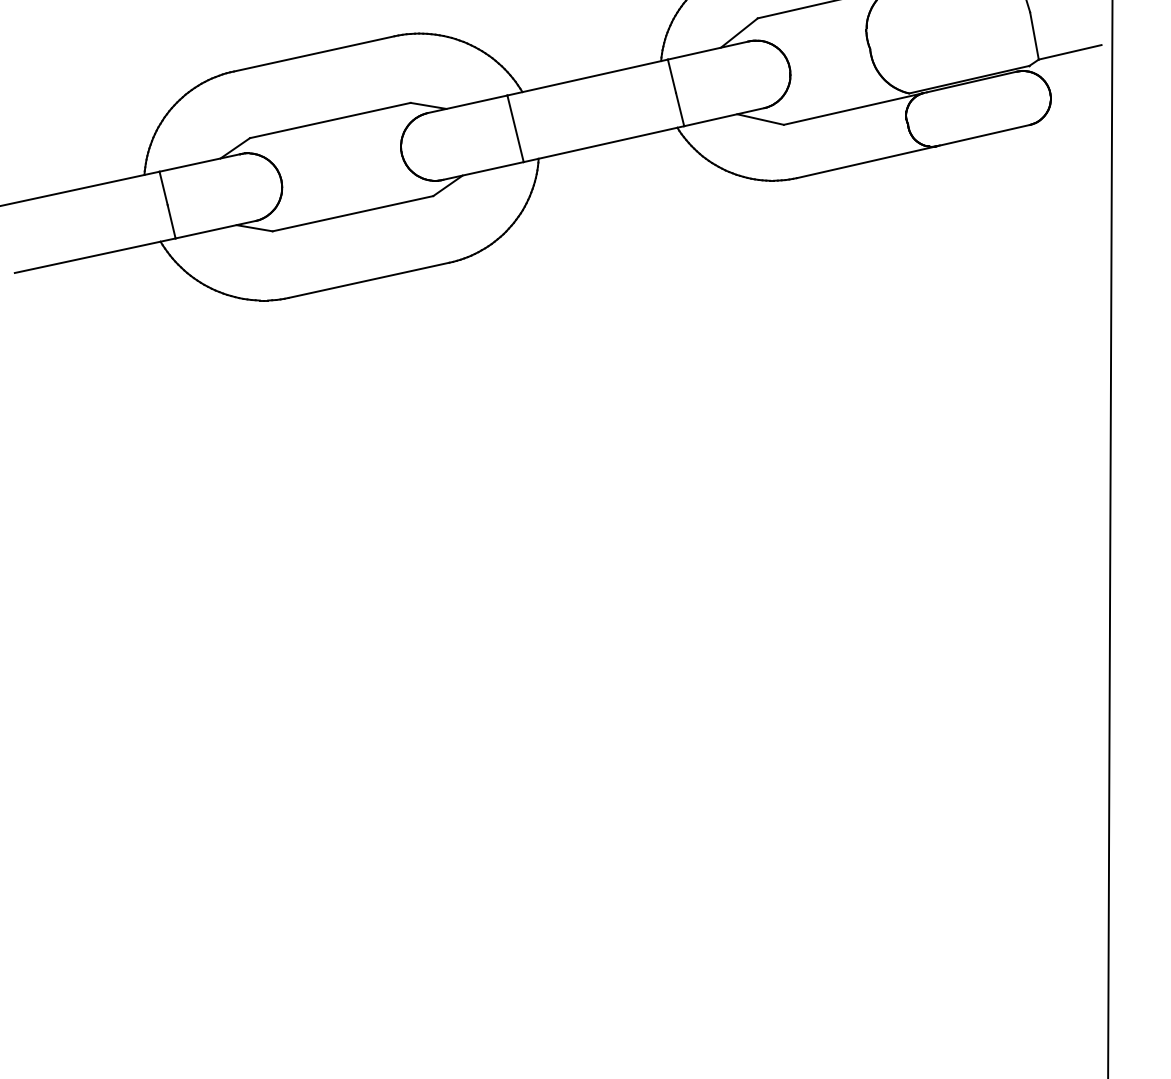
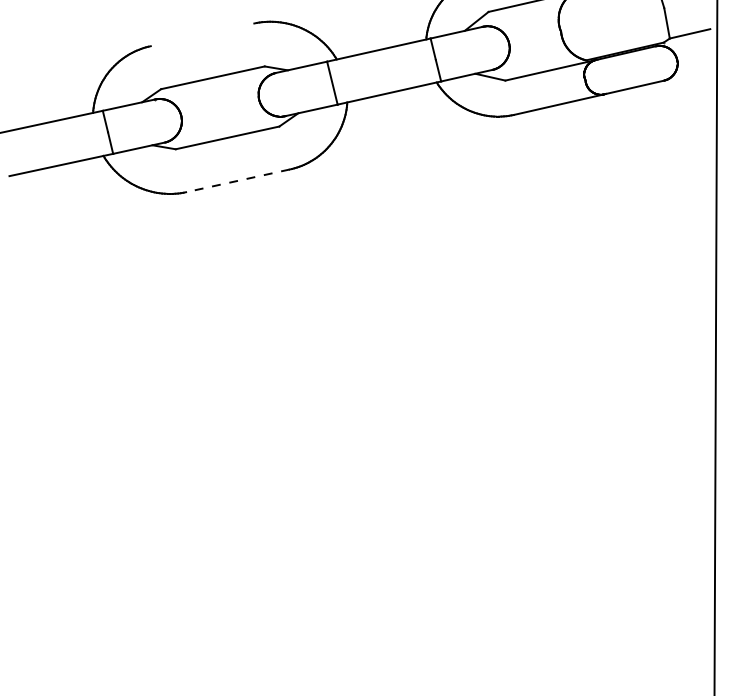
line: (314, 53) -> (202, 34), removed
line: (368, 279) -> (237, 180), solid -> dashed

